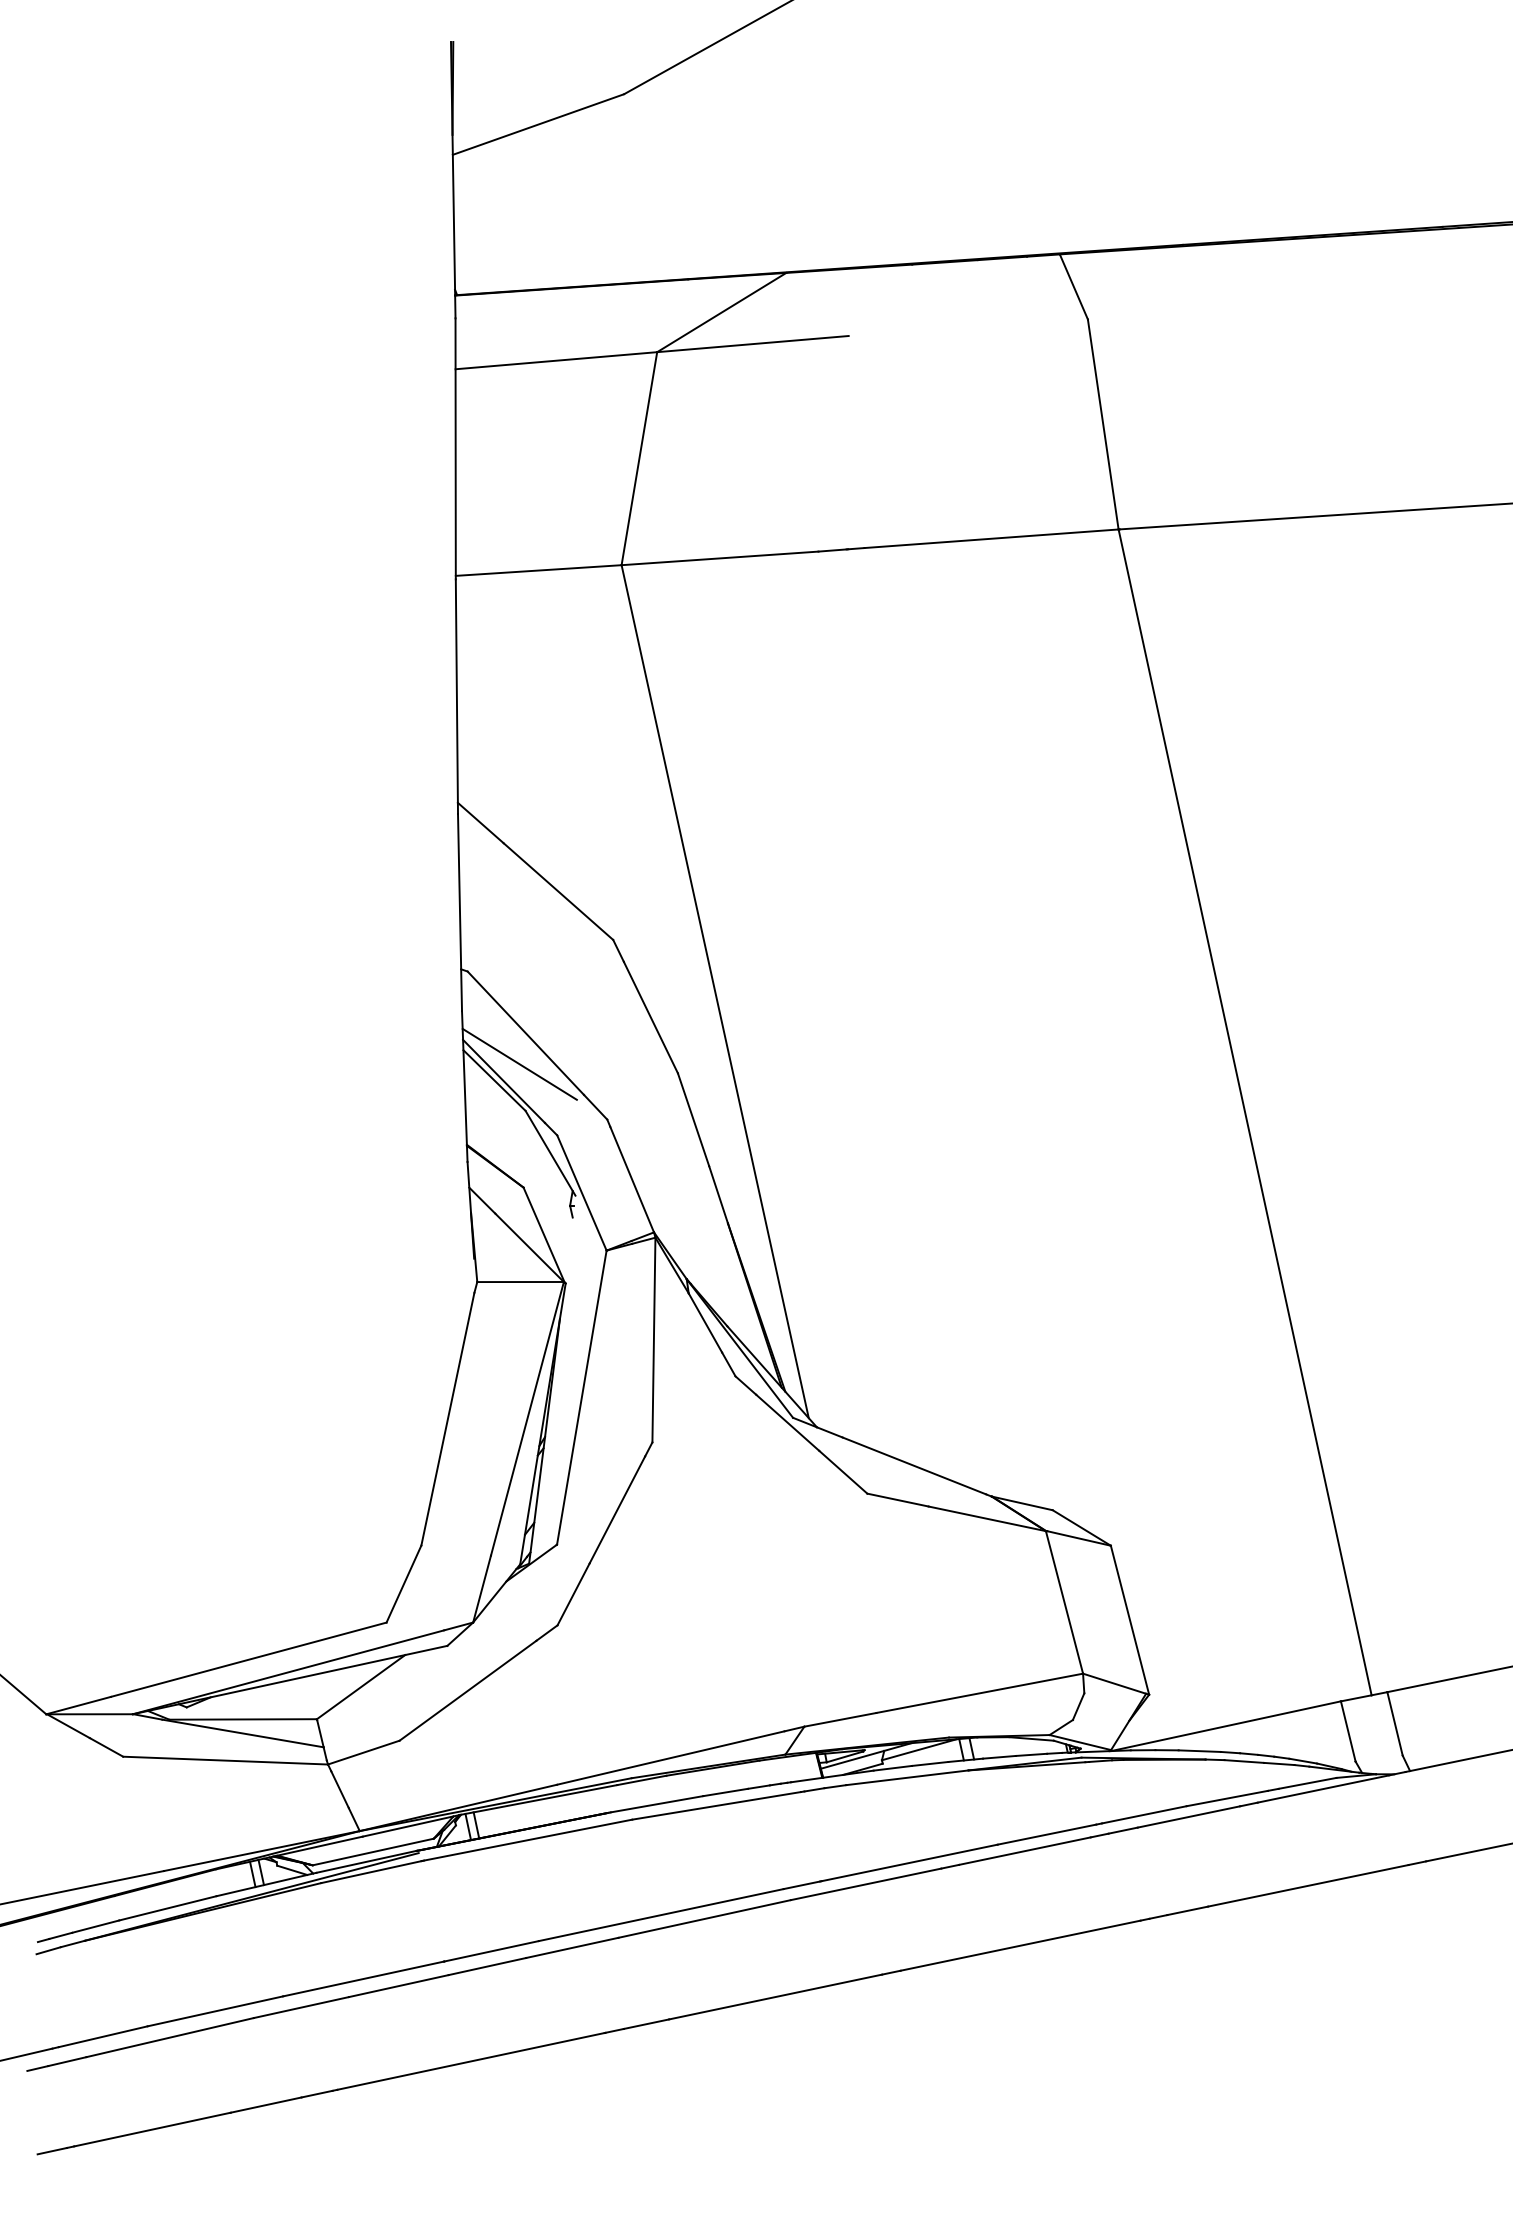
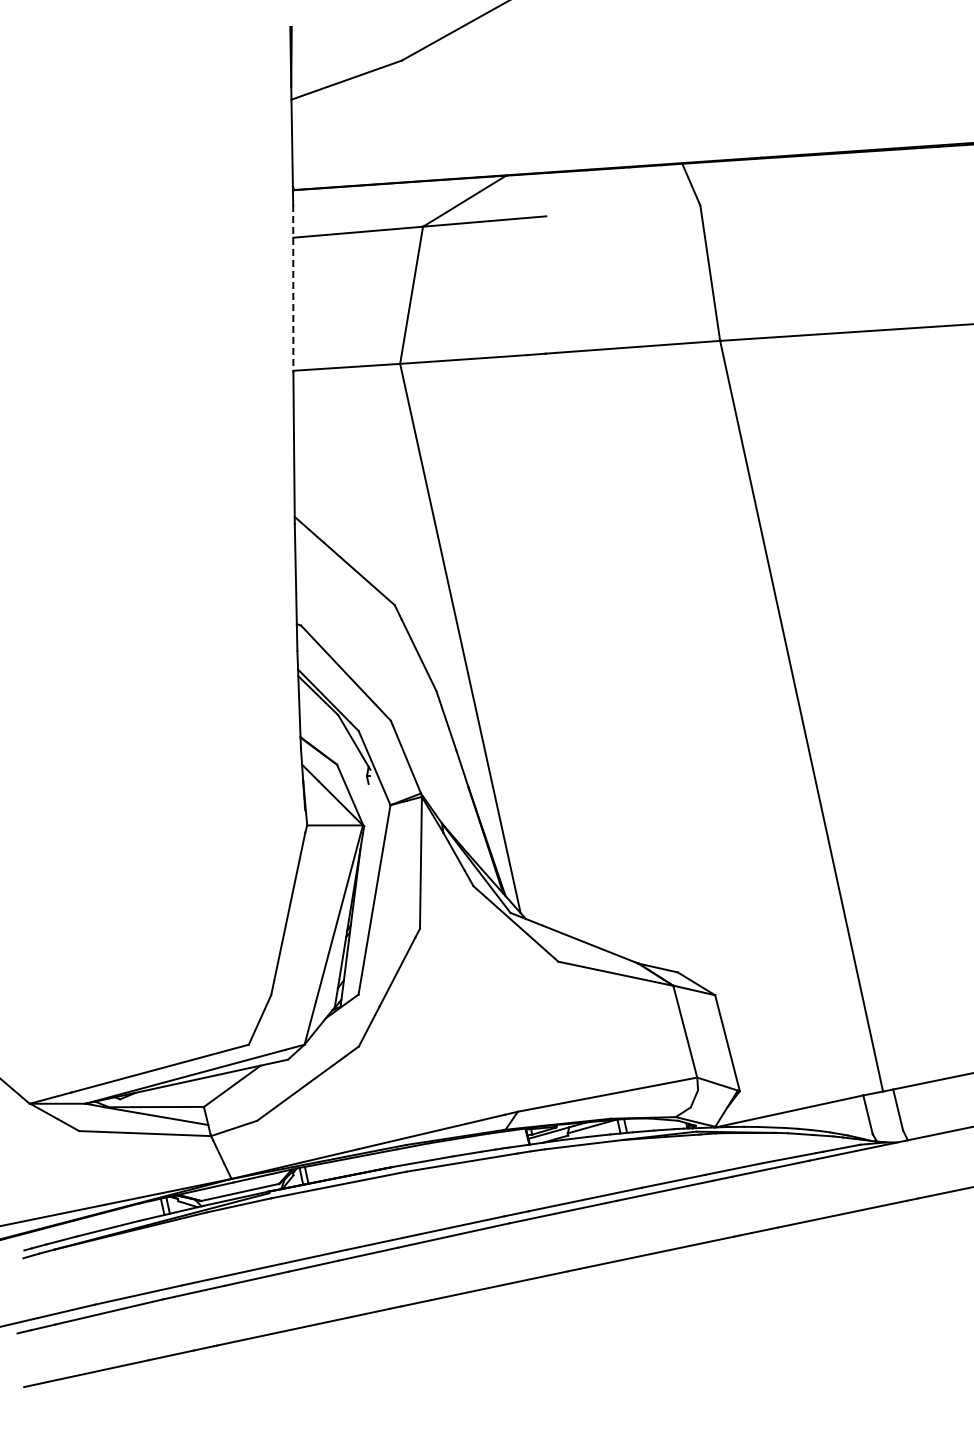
line: (455, 449) -> (293, 289), solid -> dashed
line: (519, 1064) -> (334, 685), removed

